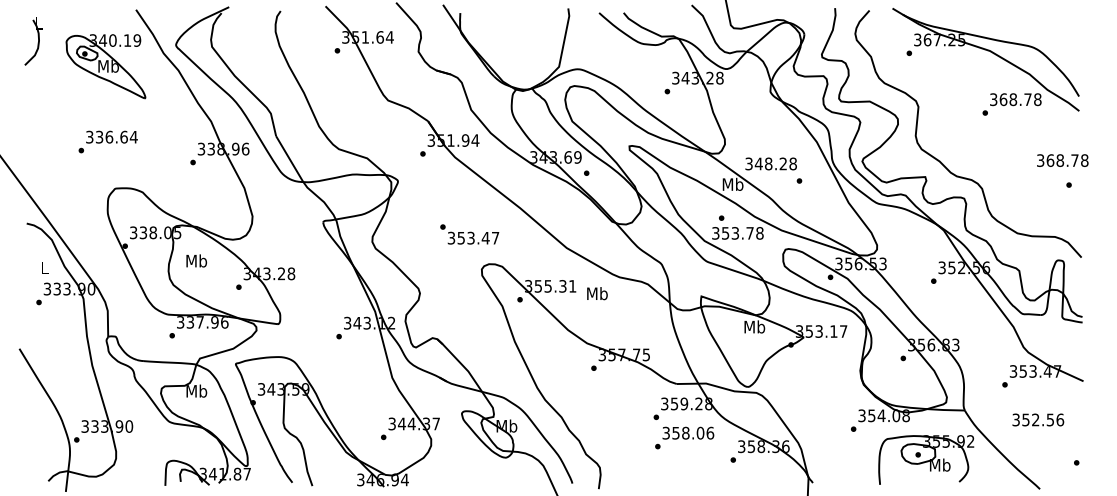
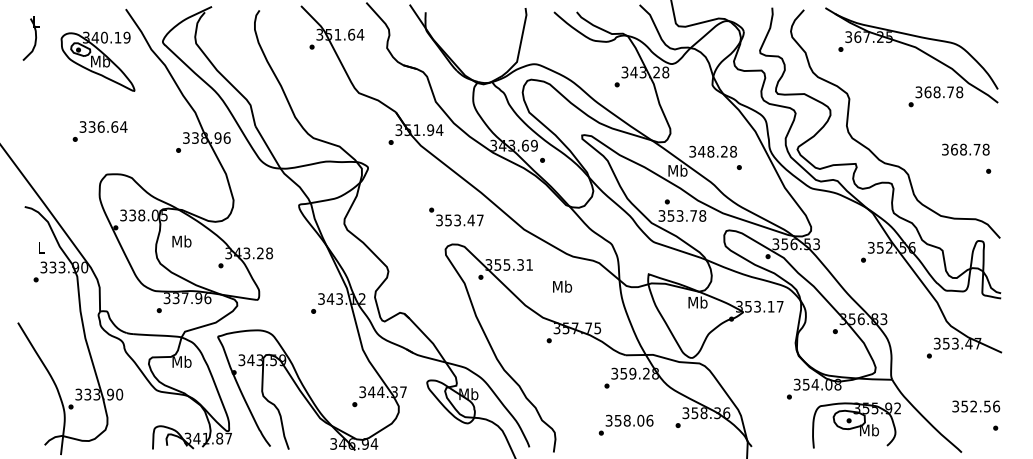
text: (1062, 160) -> (965, 149), moved
text: (469, 233) -> (456, 216), moved
text: (597, 293) -> (562, 286), moved
text: (1038, 419) -> (976, 406), moved
text: (683, 437) -> (625, 424), moved

